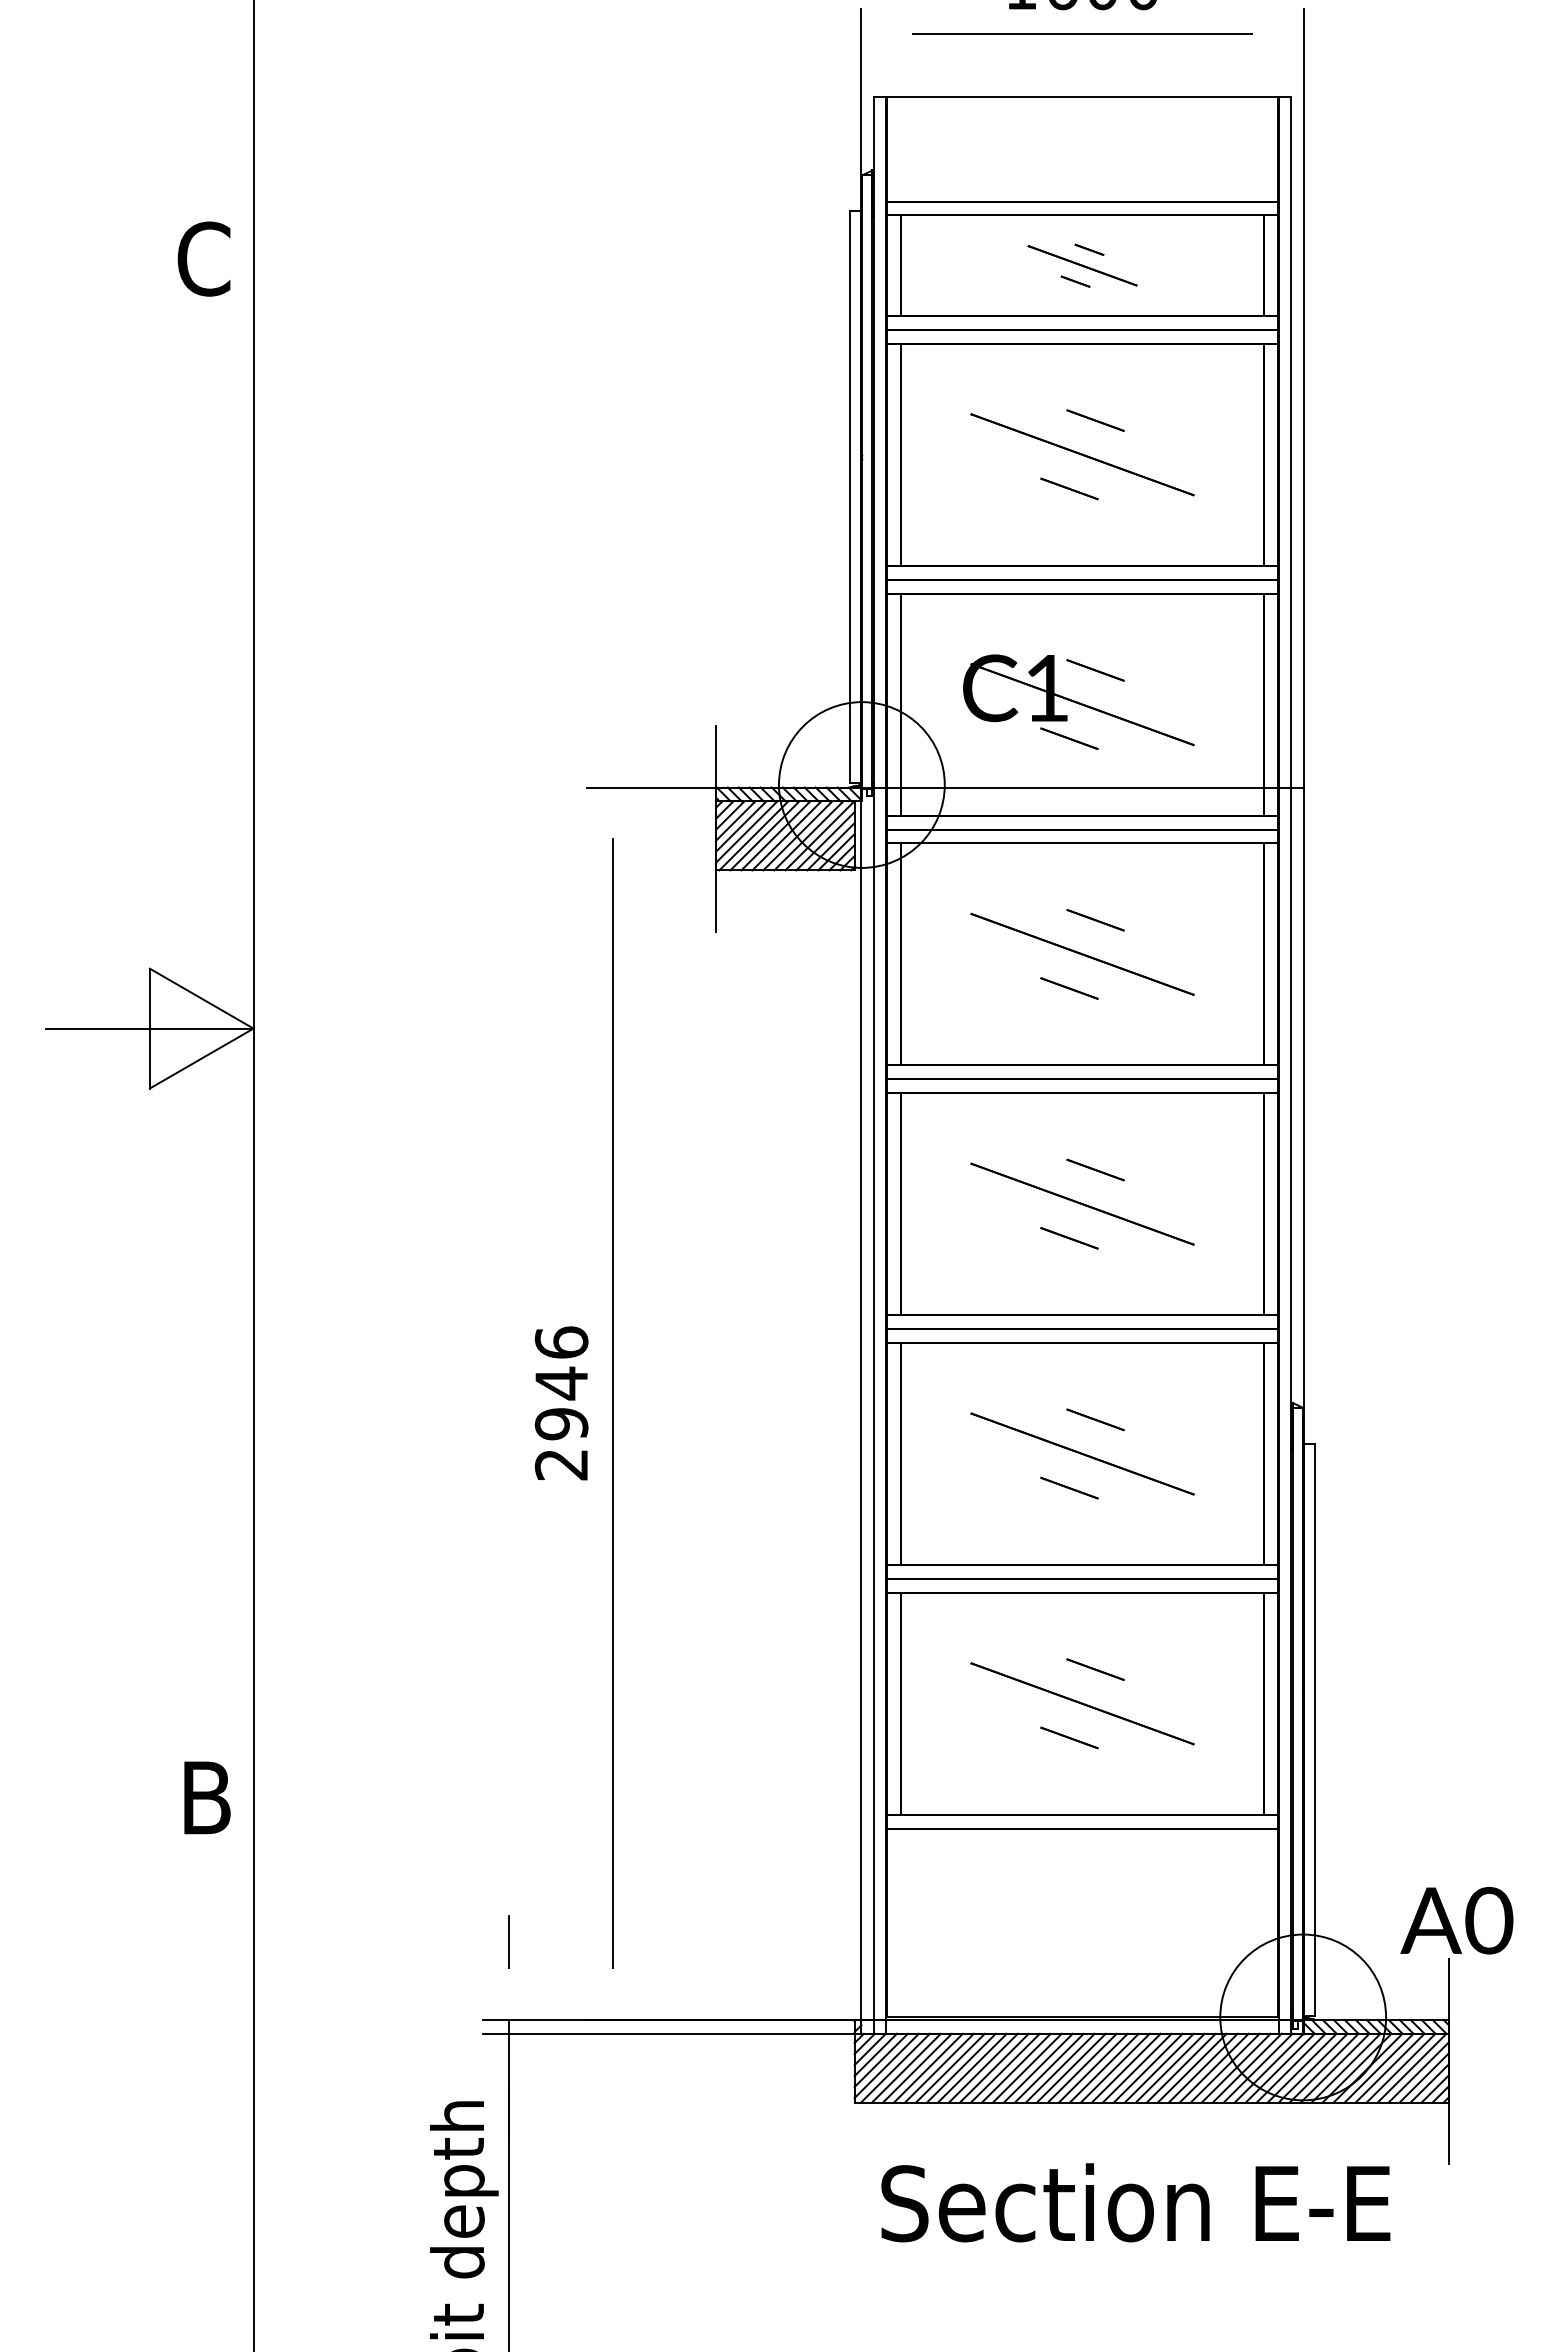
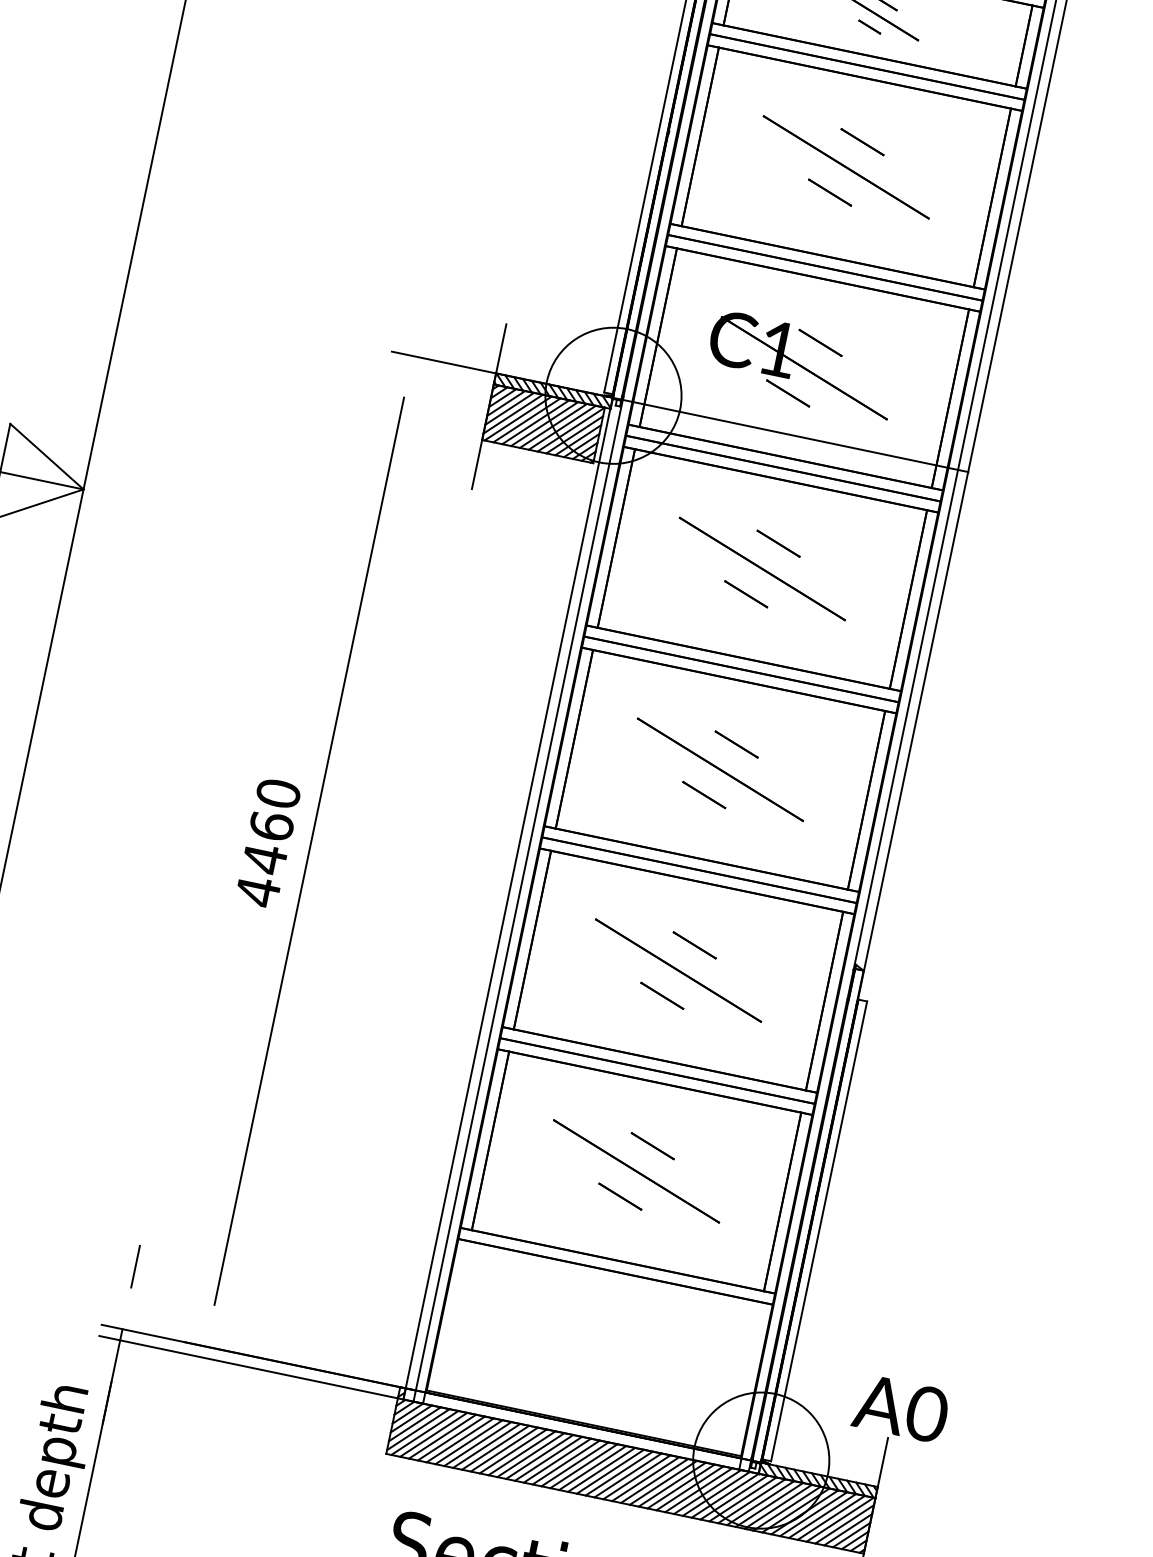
text: (561, 1403) -> (268, 842), 2946 -> 4460

